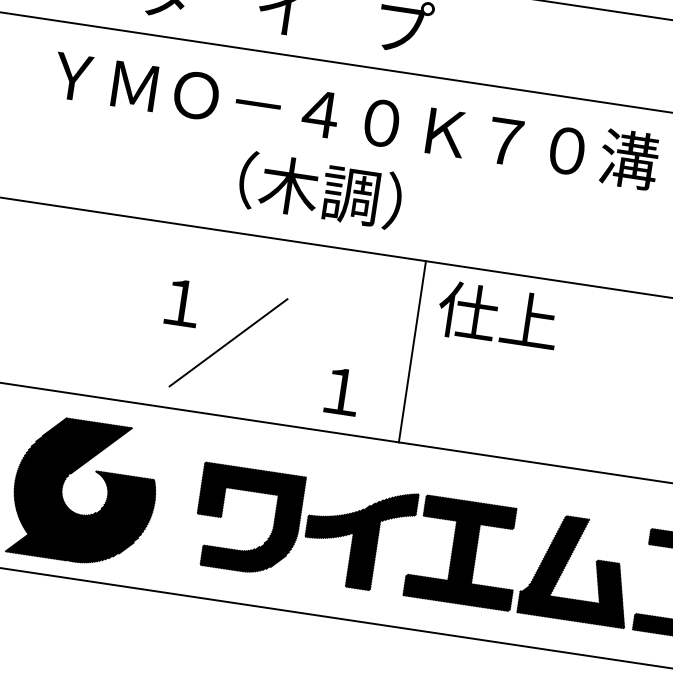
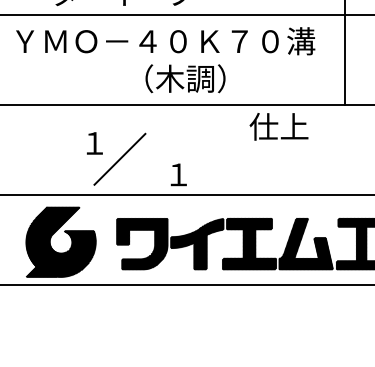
text: (320, 189) -> (185, 78), moved
text: (497, 315) -> (278, 126), moved
line: (411, 351) -> (209, 150), removed

